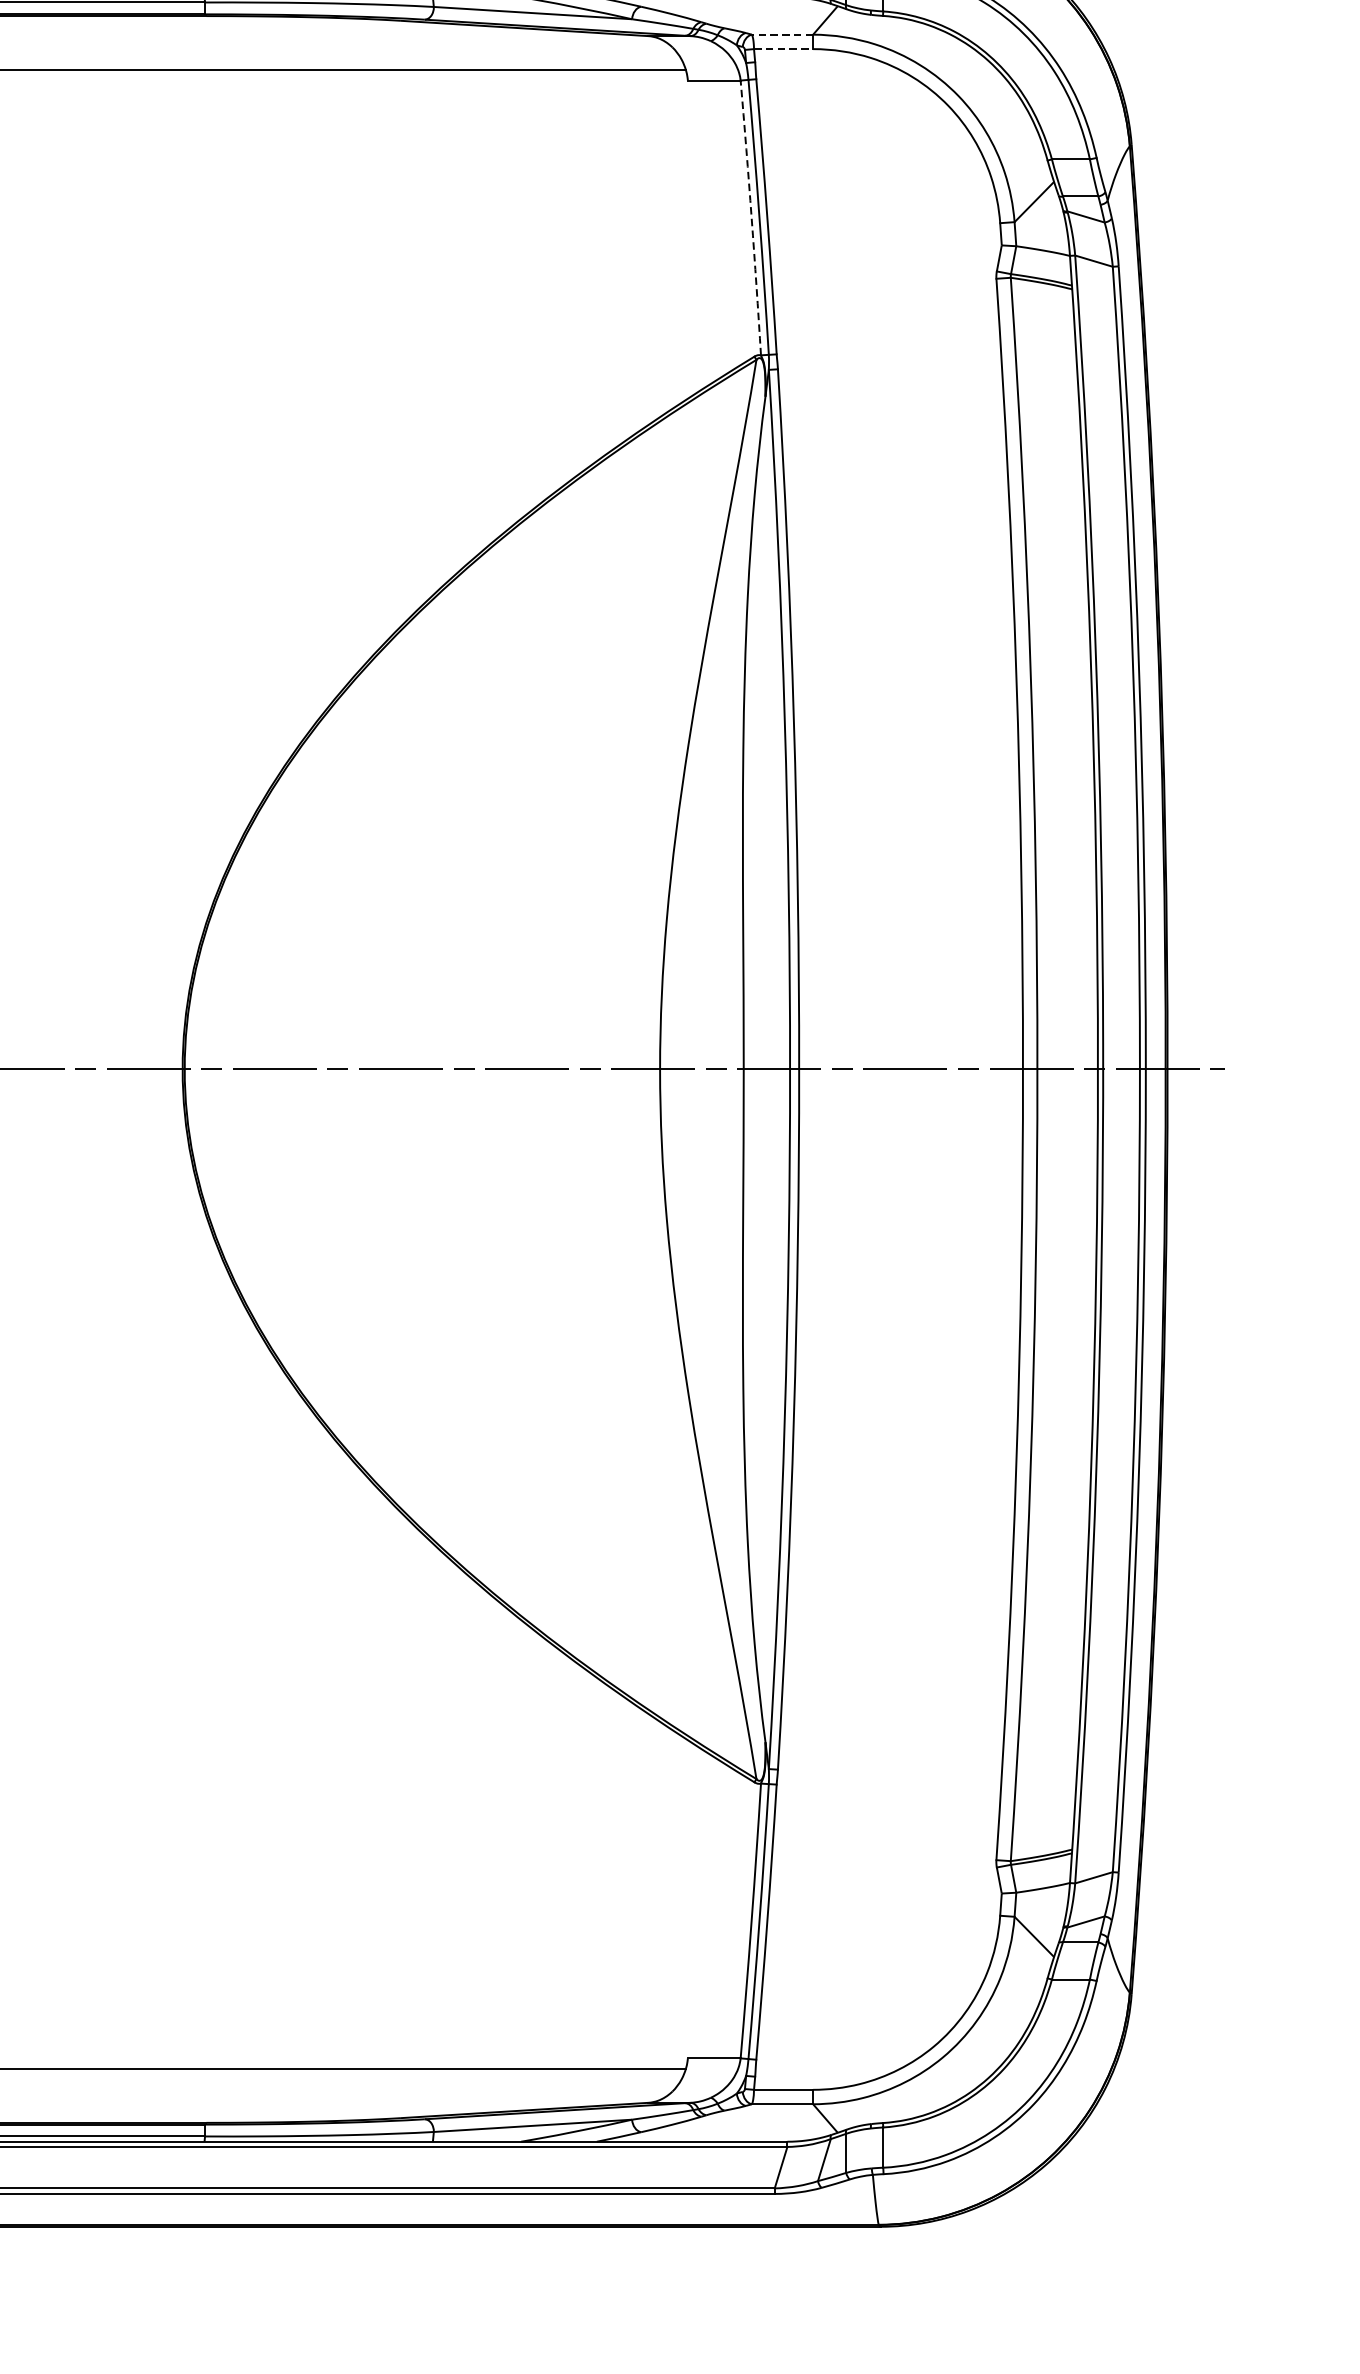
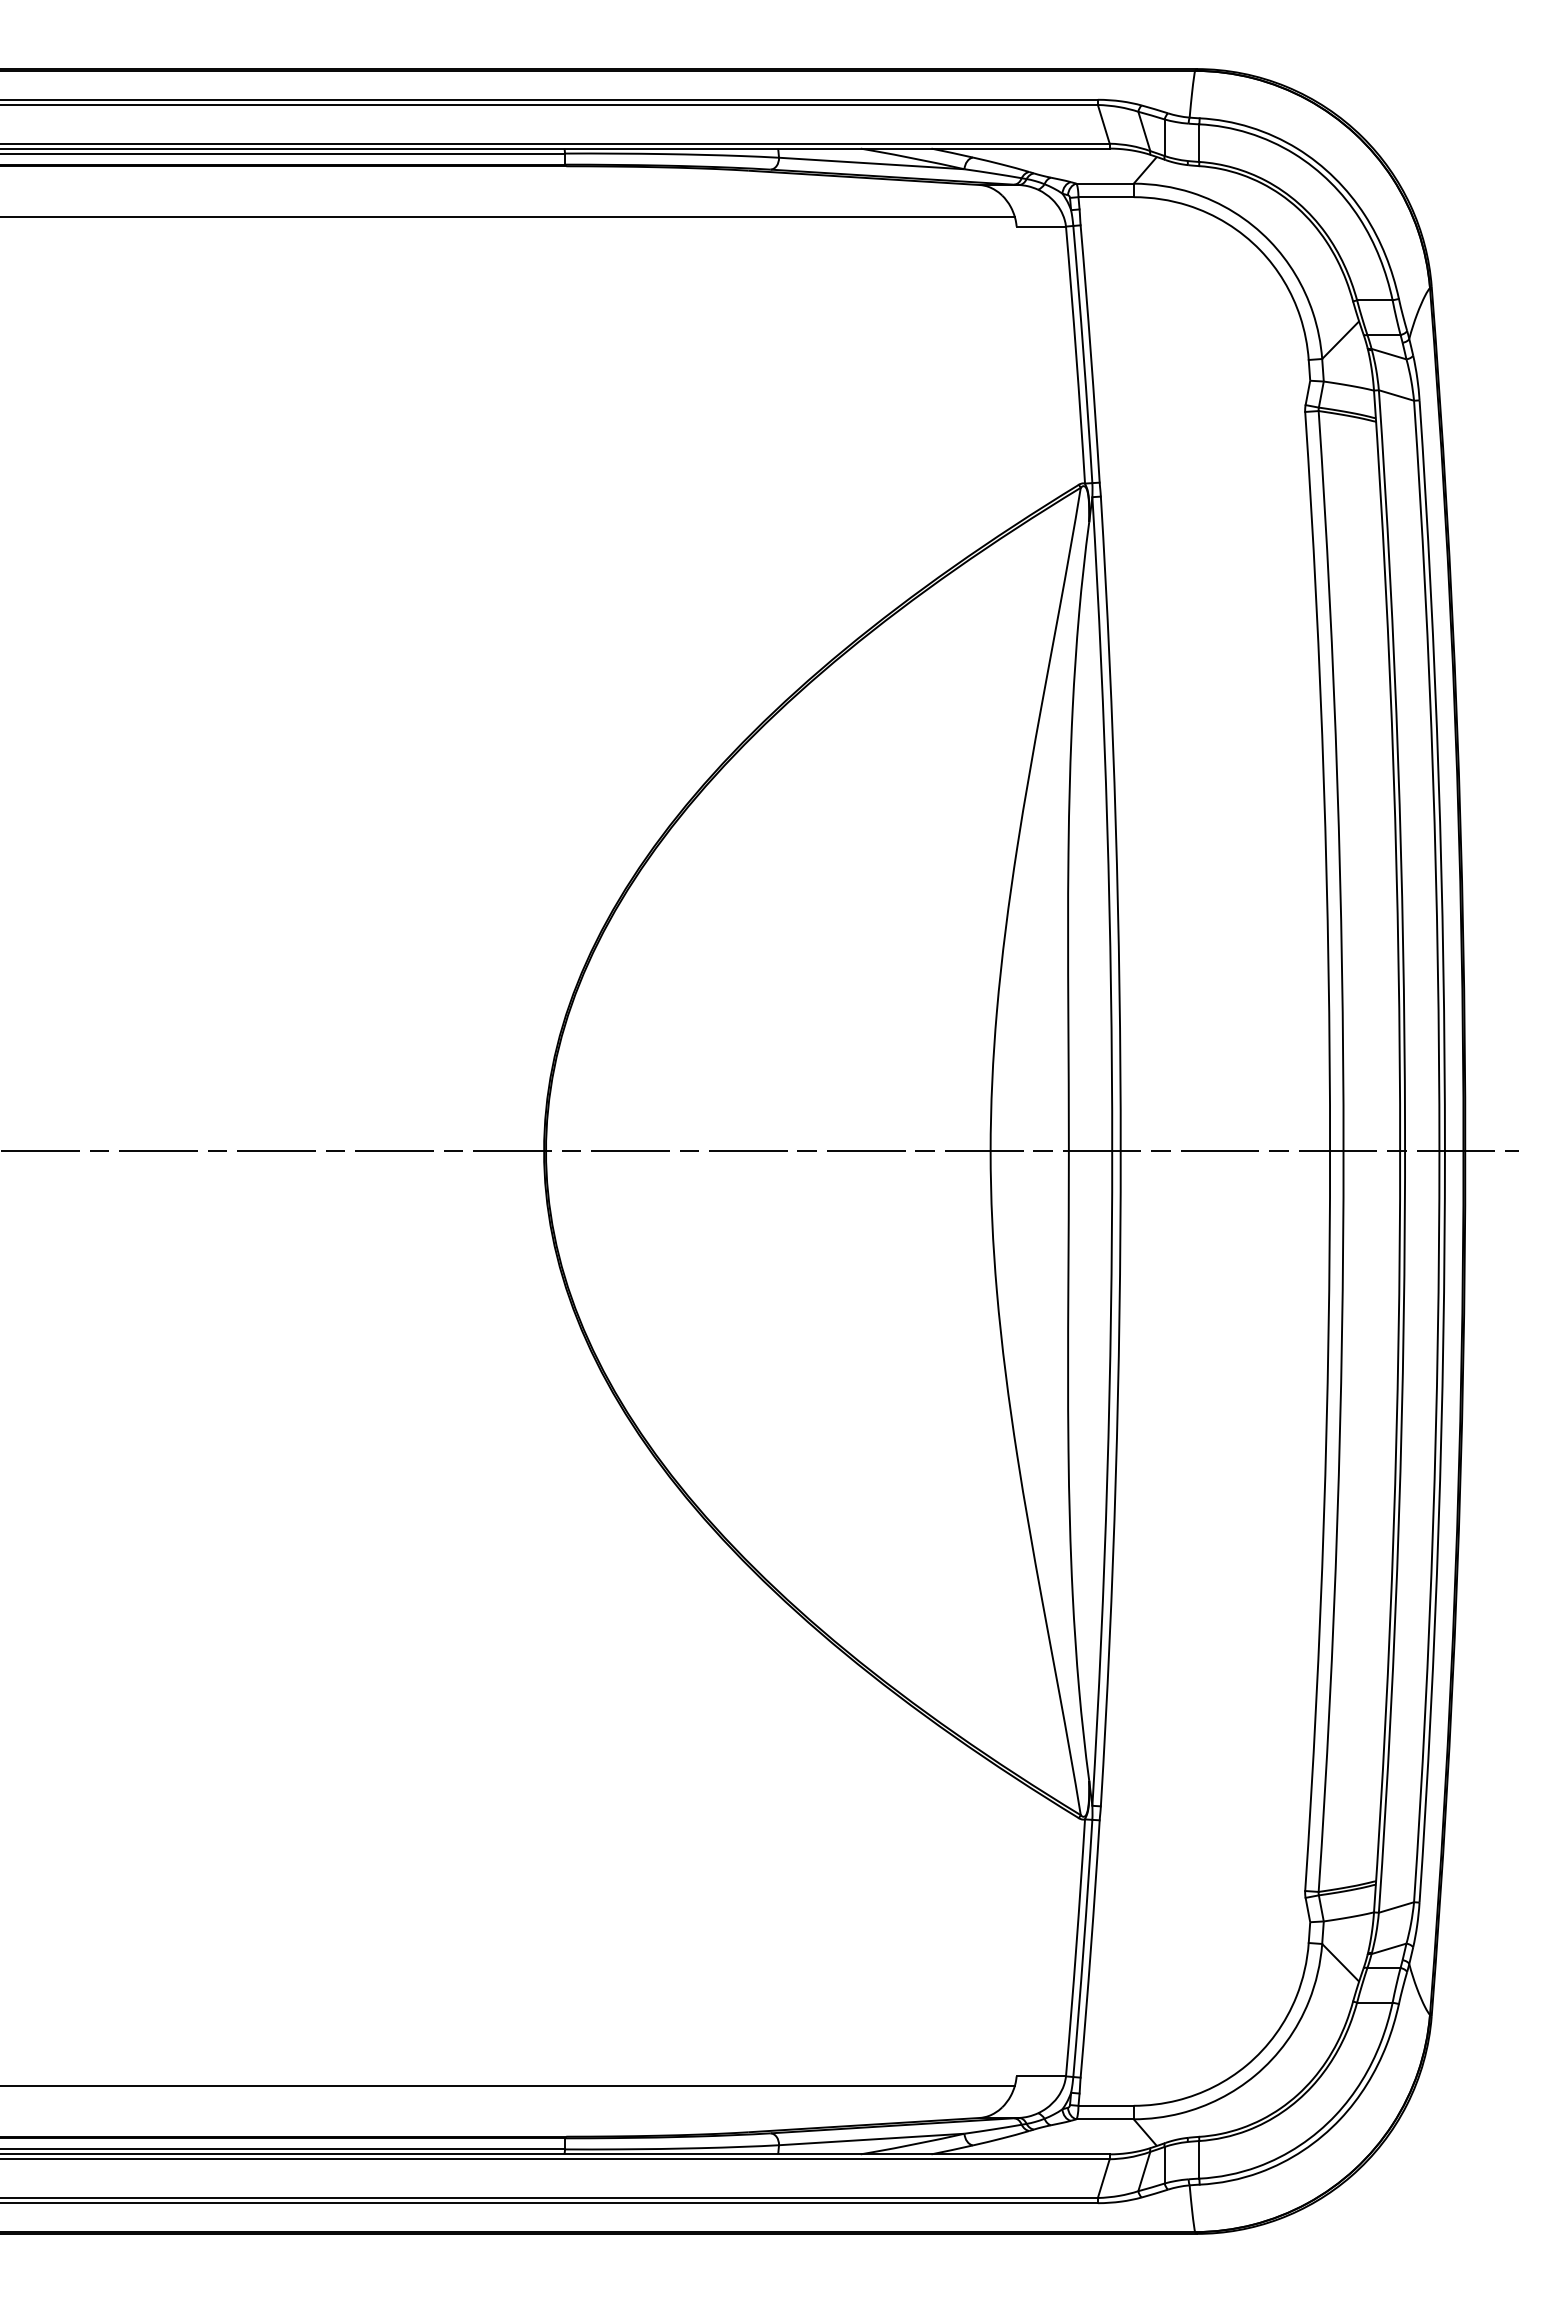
line: (782, 34) -> (1105, 183), dashed -> solid
line: (783, 49) -> (1106, 197), dashed -> solid
arc: (751, 218) -> (1076, 355), dashed -> solid

